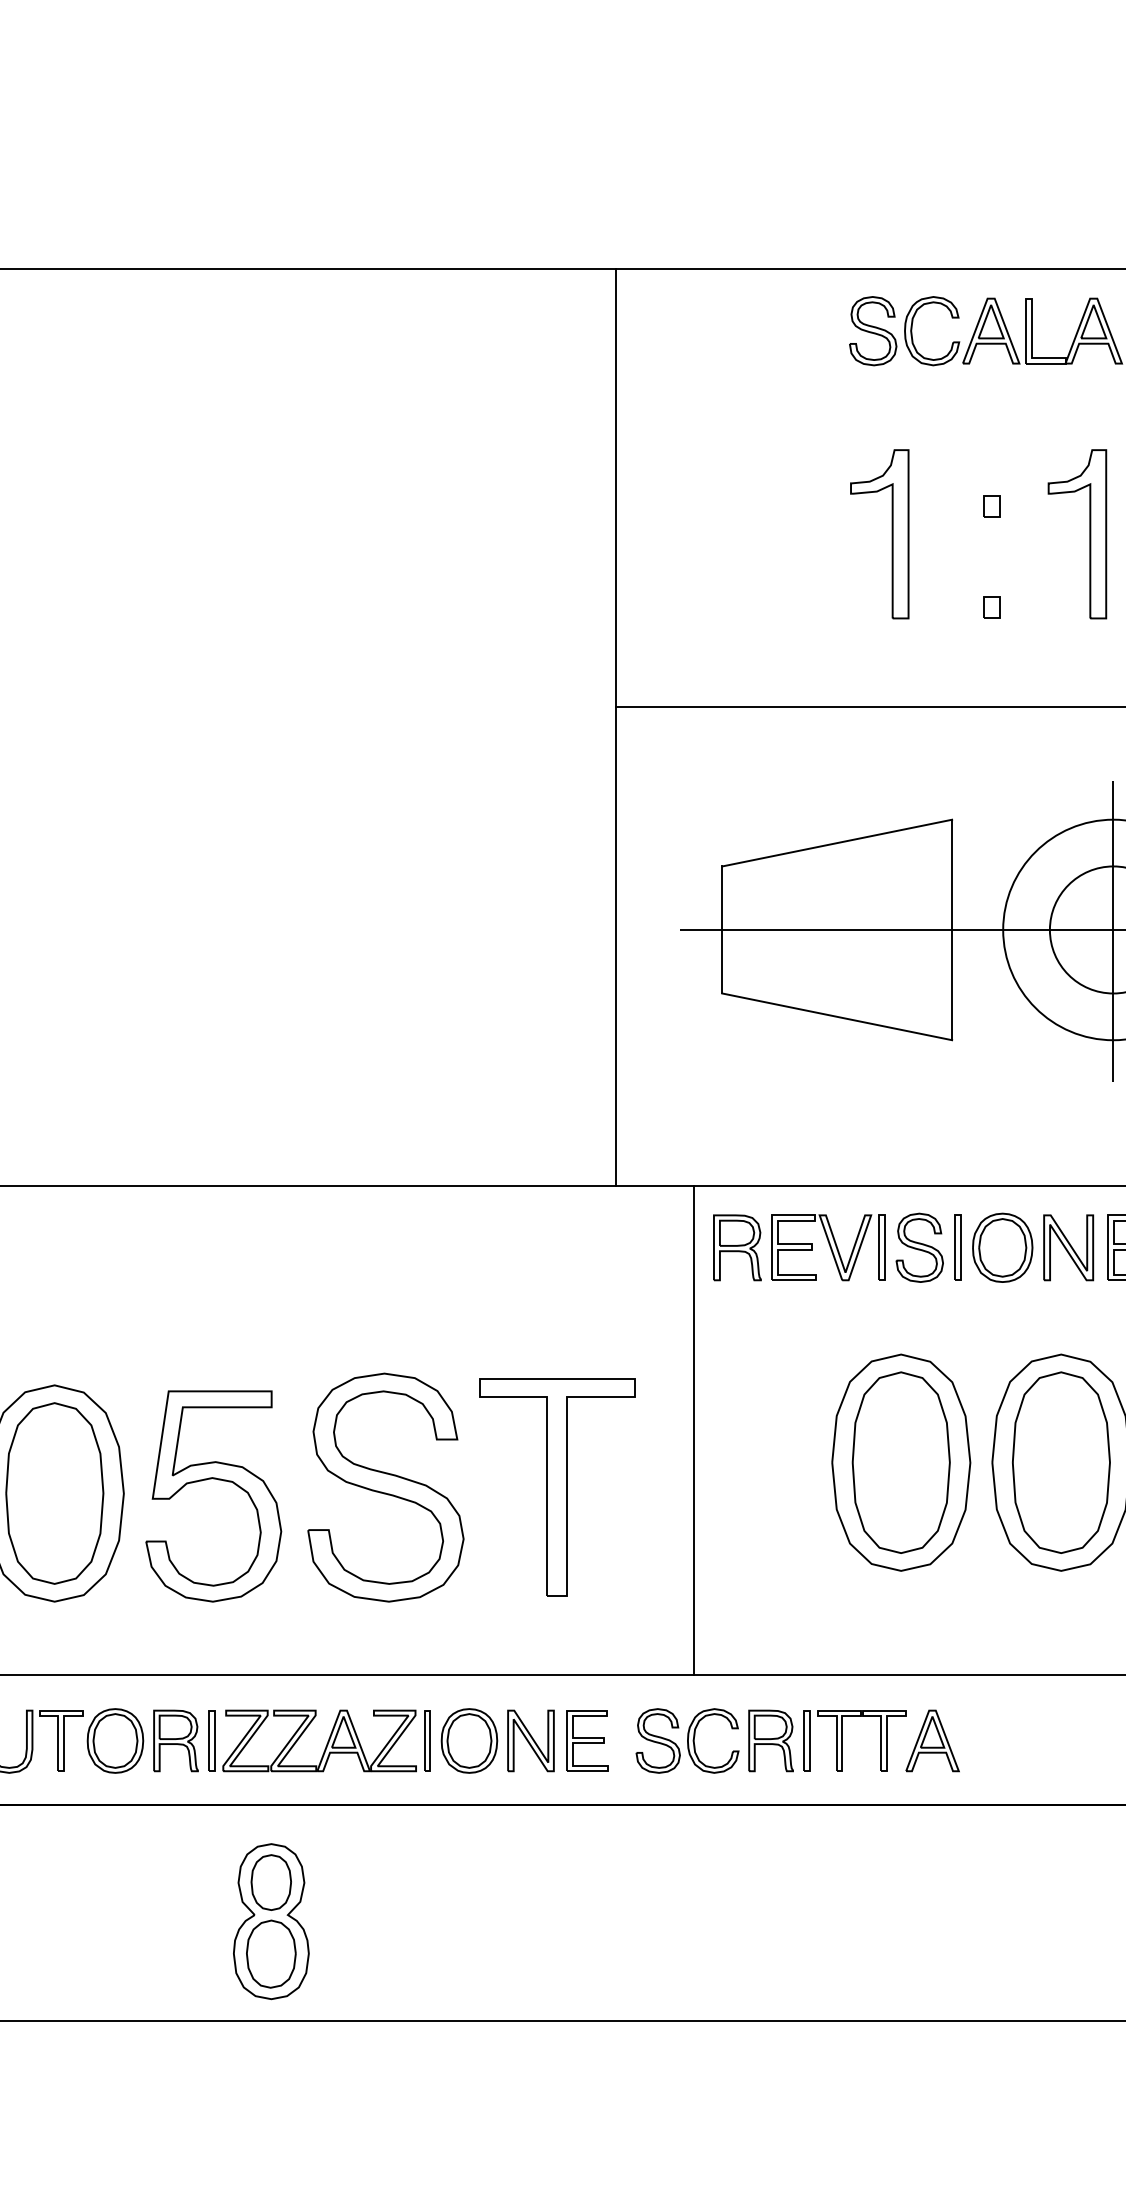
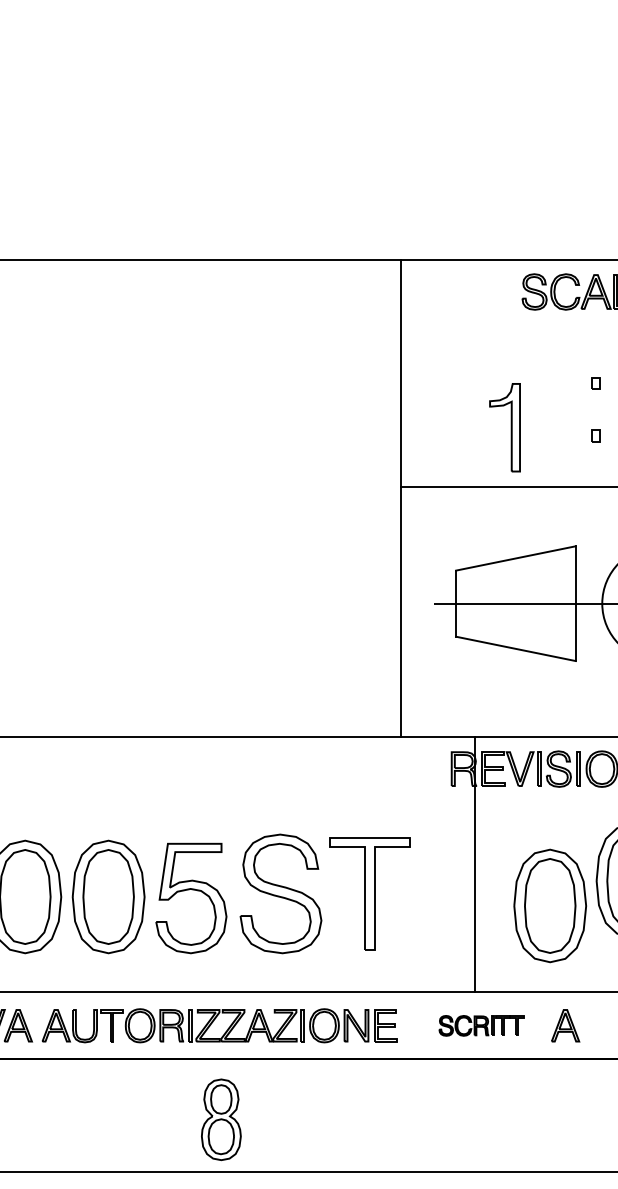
part: (878, 533) -> (504, 427), moved
line: (694, 1431) -> (475, 864), moved
part: (901, 1461) -> (550, 905), moved
part: (771, 1740) -> (481, 1025), size x0.6

